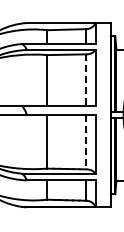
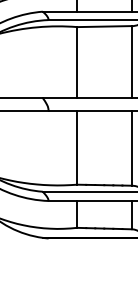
line: (86, 80) -> (131, 62), dashed -> solid
line: (86, 142) -> (131, 148), dashed -> solid

